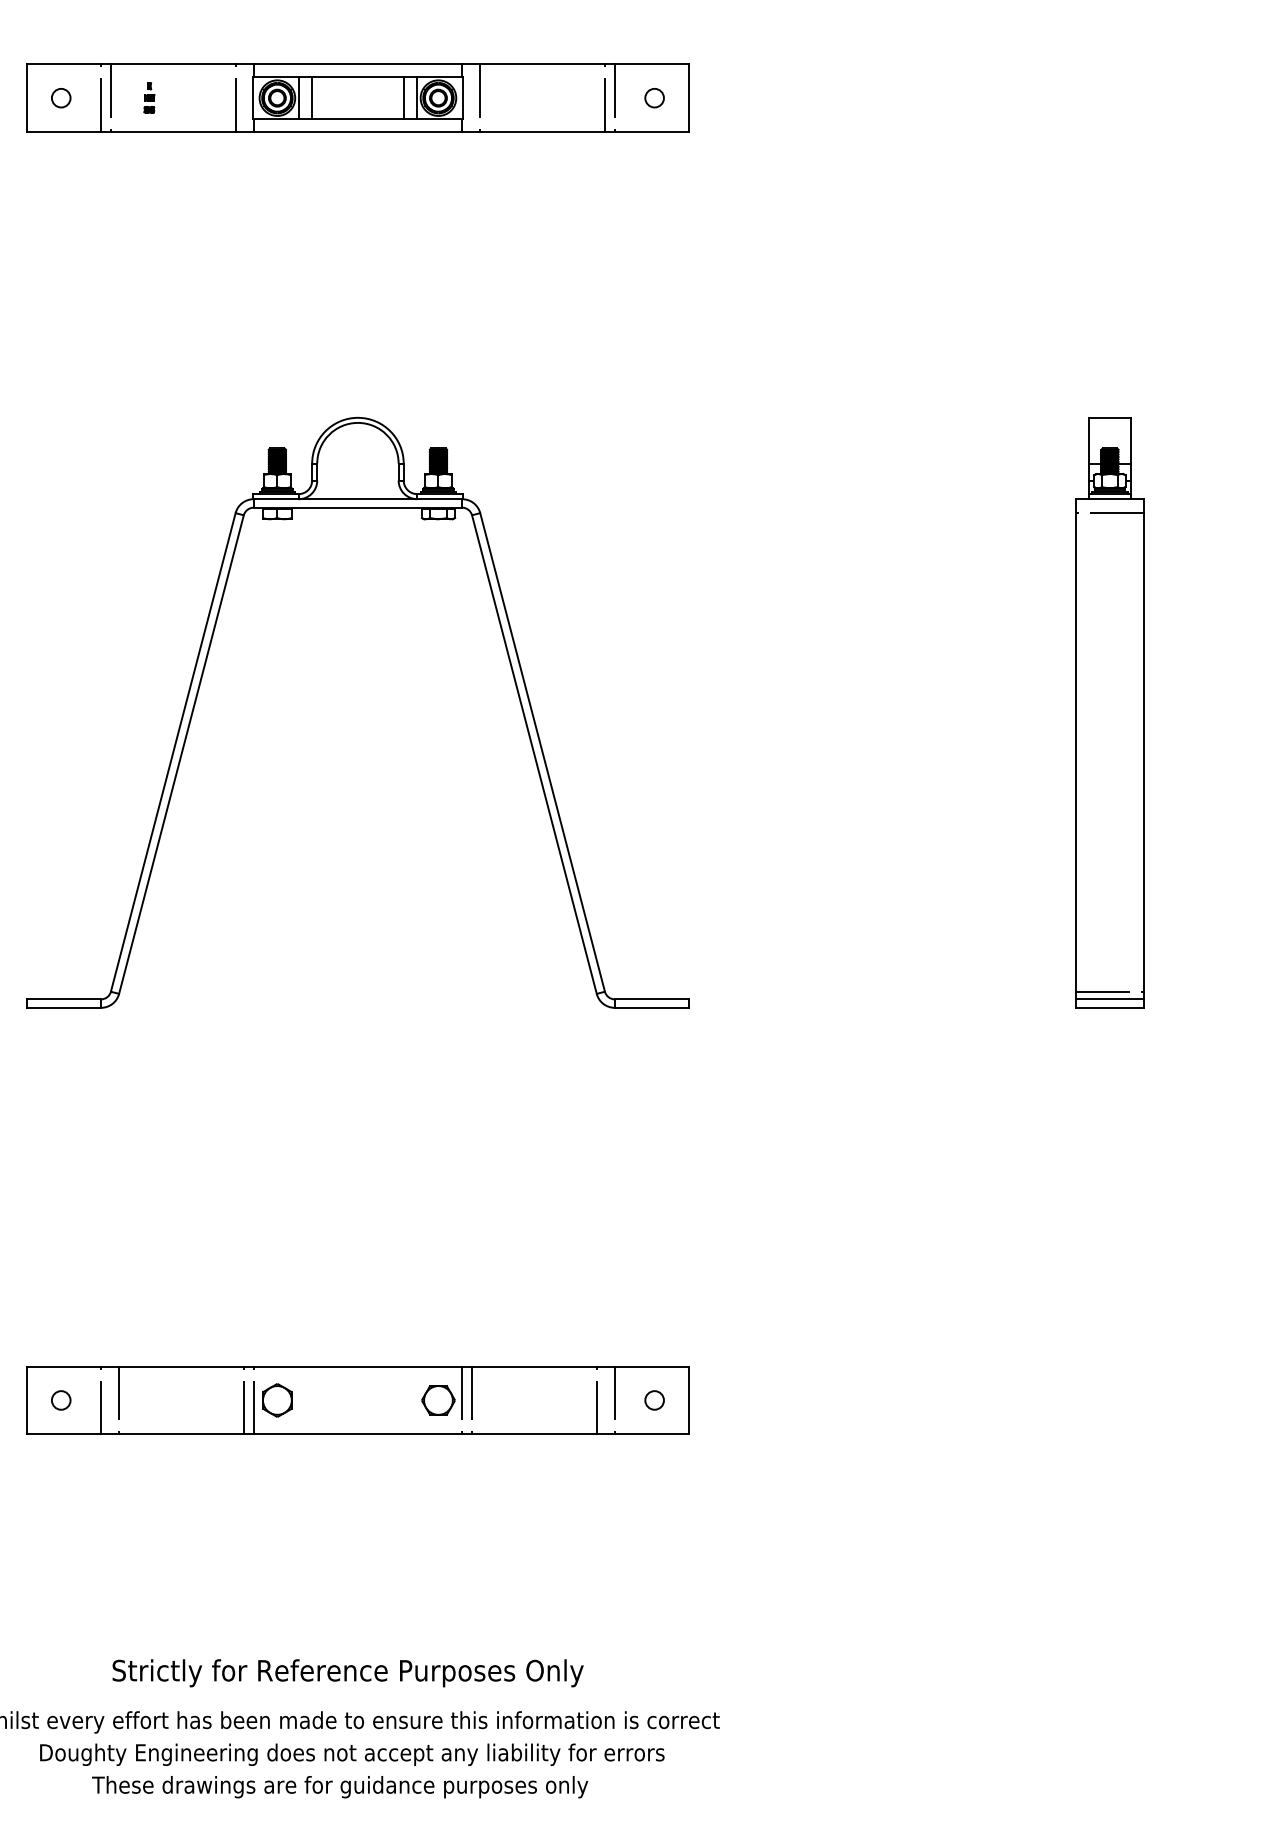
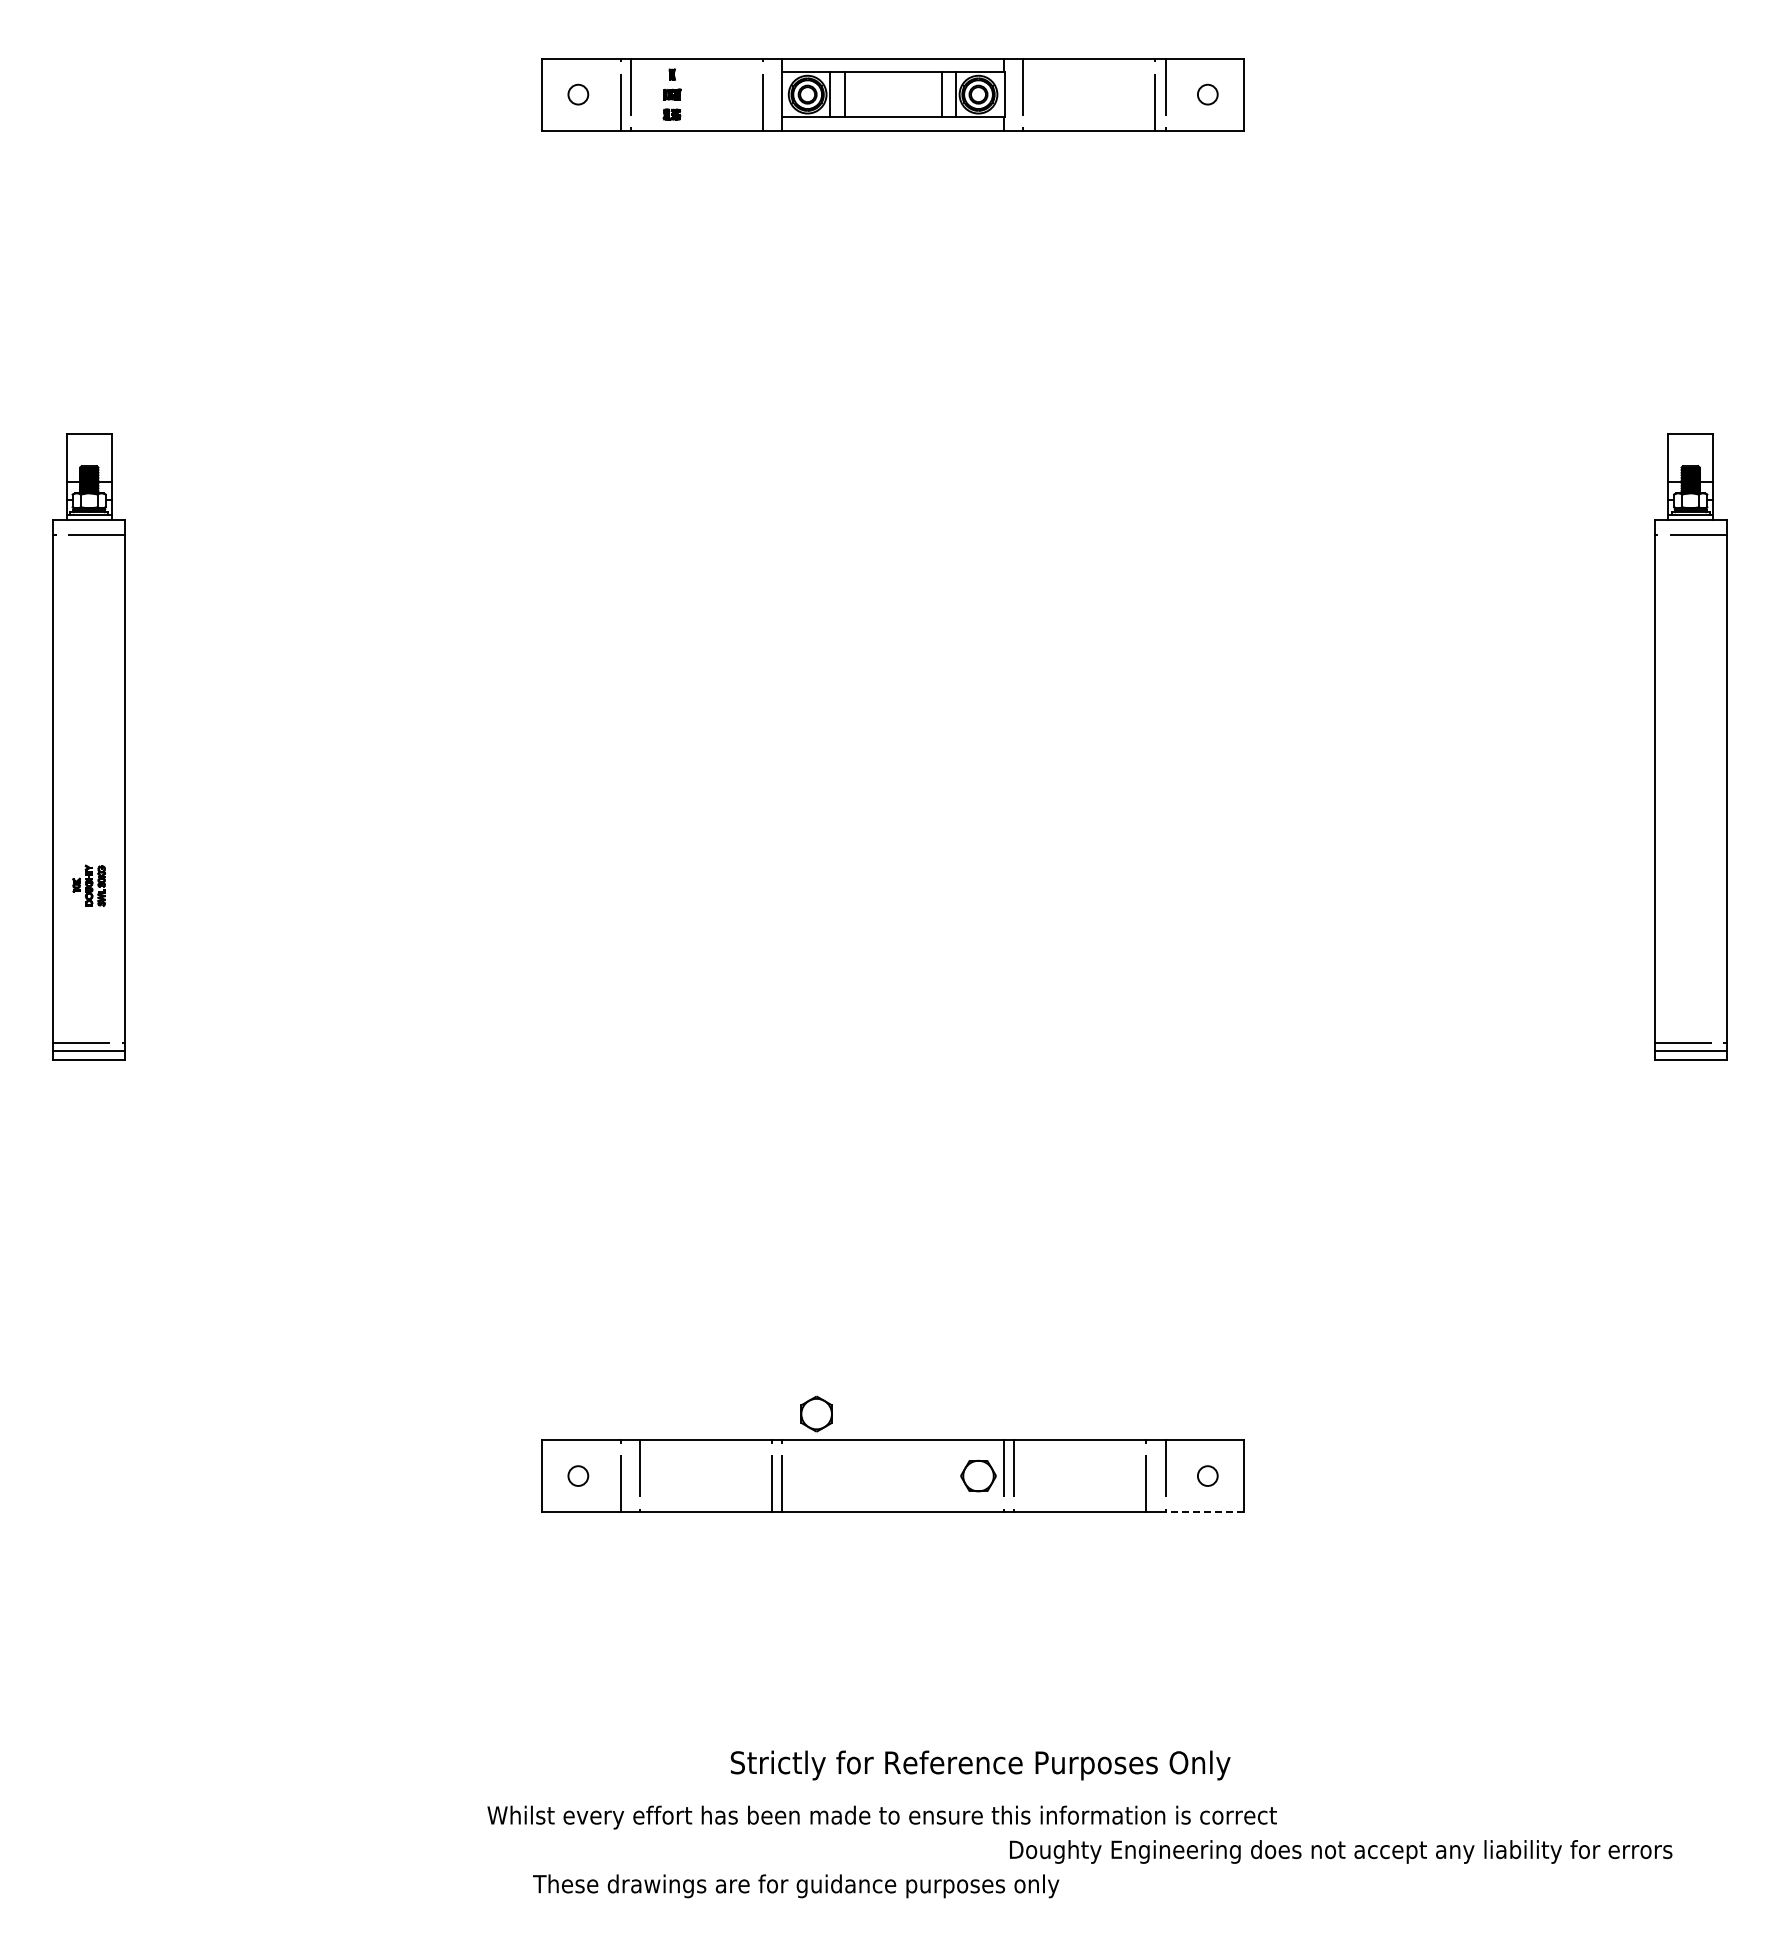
part: (149, 98) -> (671, 94), size x1.6
part: (203, 674) -> (729, 705), removed
part: (277, 1399) -> (816, 1413), moved
line: (651, 1434) -> (1204, 1512), solid -> dashed
text: (347, 1673) -> (980, 1765), moved
text: (352, 1754) -> (1341, 1851), moved
text: (340, 1787) -> (796, 1886), moved

